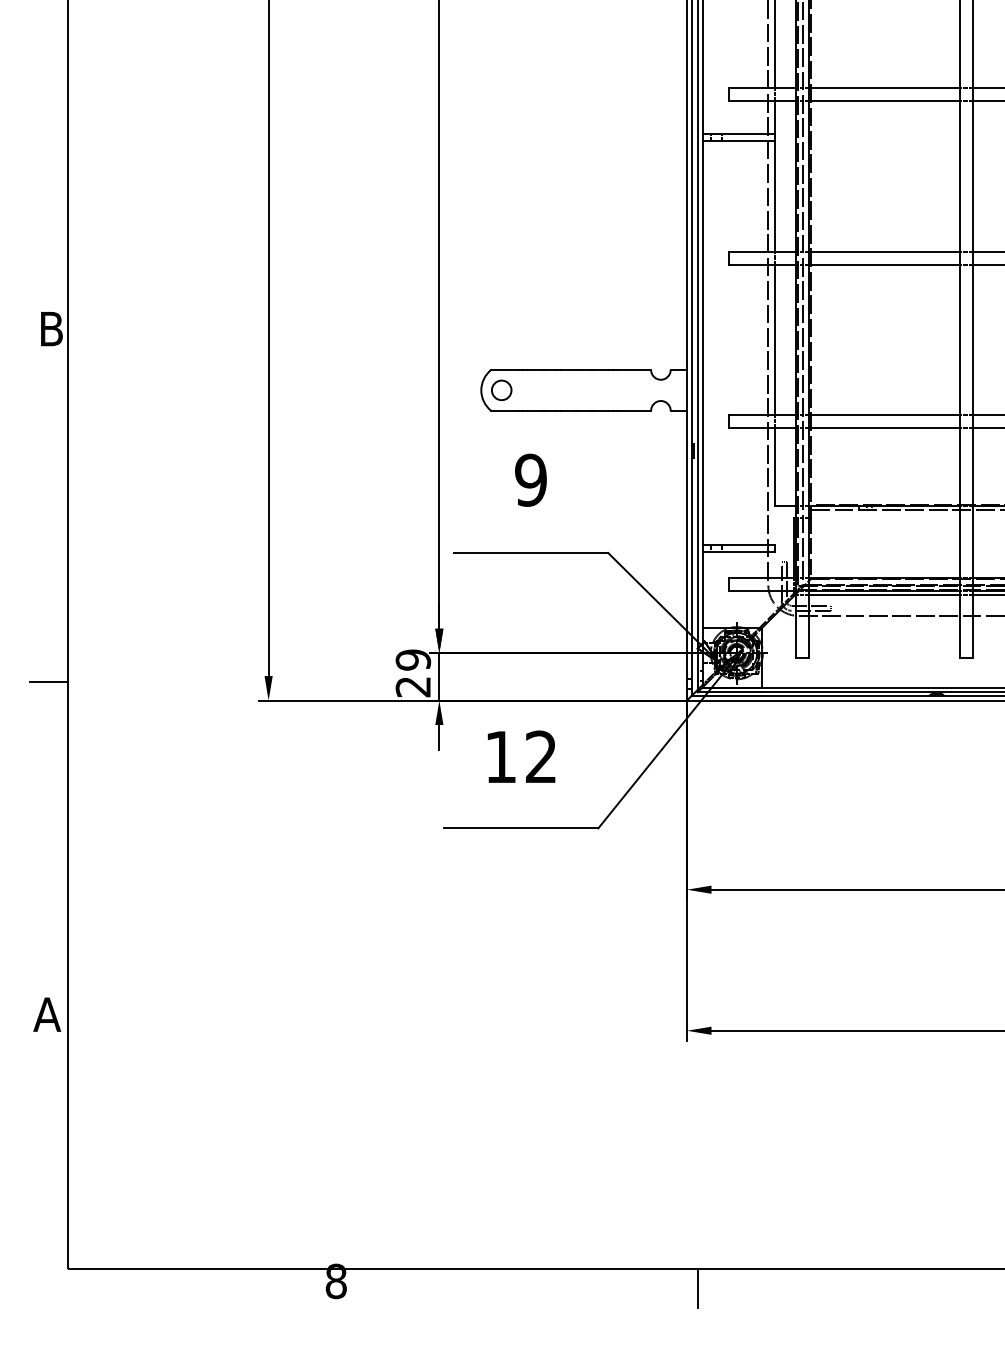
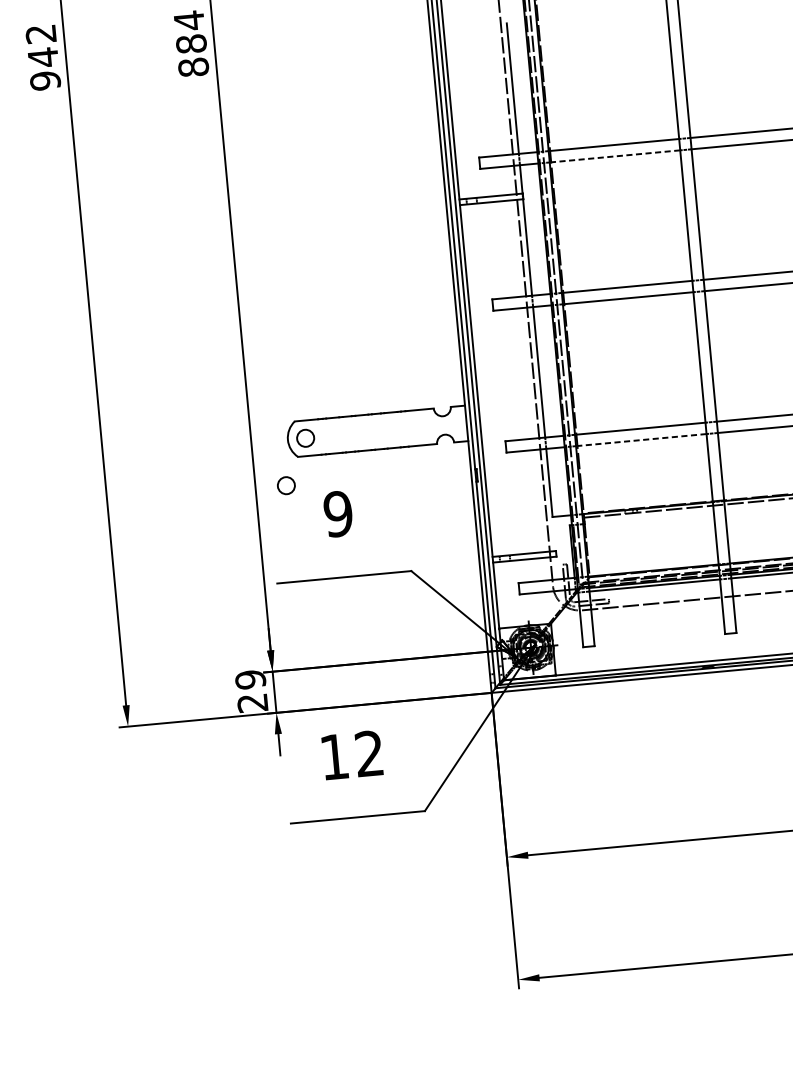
line: (884, 101) -> (614, 156), solid -> dashed
line: (884, 427) -> (641, 439), solid -> dashed
circle: (474, 442) -> (286, 485), added

